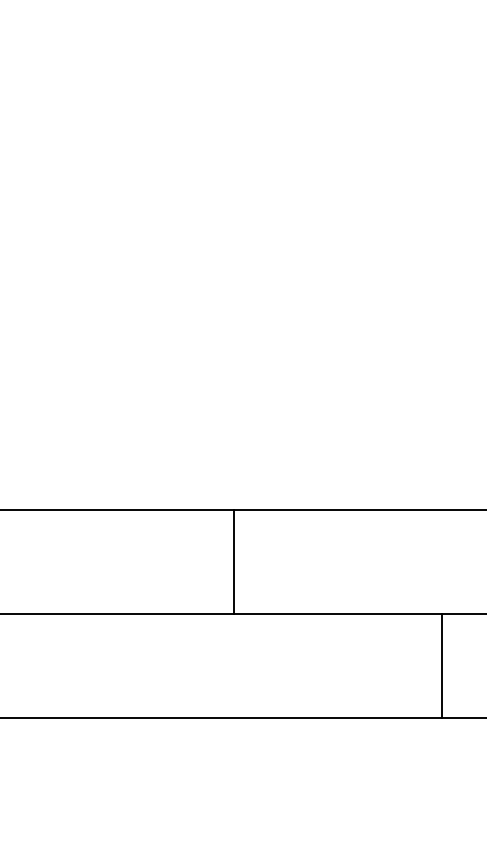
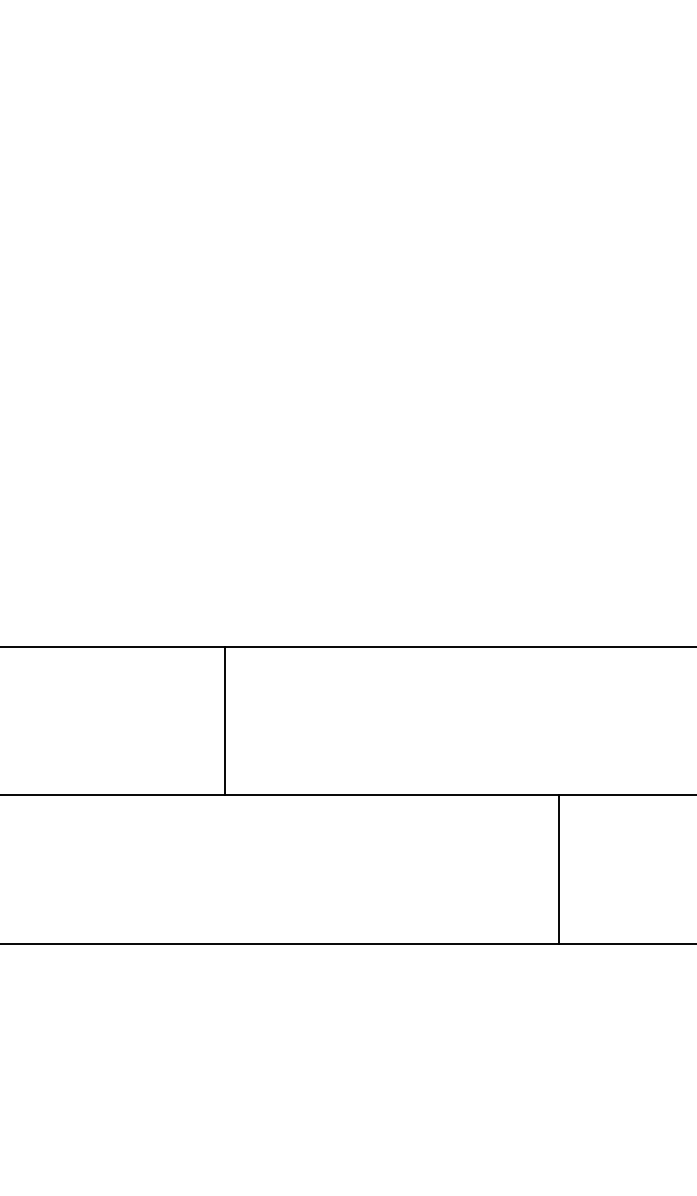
line: (234, 561) -> (225, 720), moved
line: (441, 665) -> (558, 869), moved

